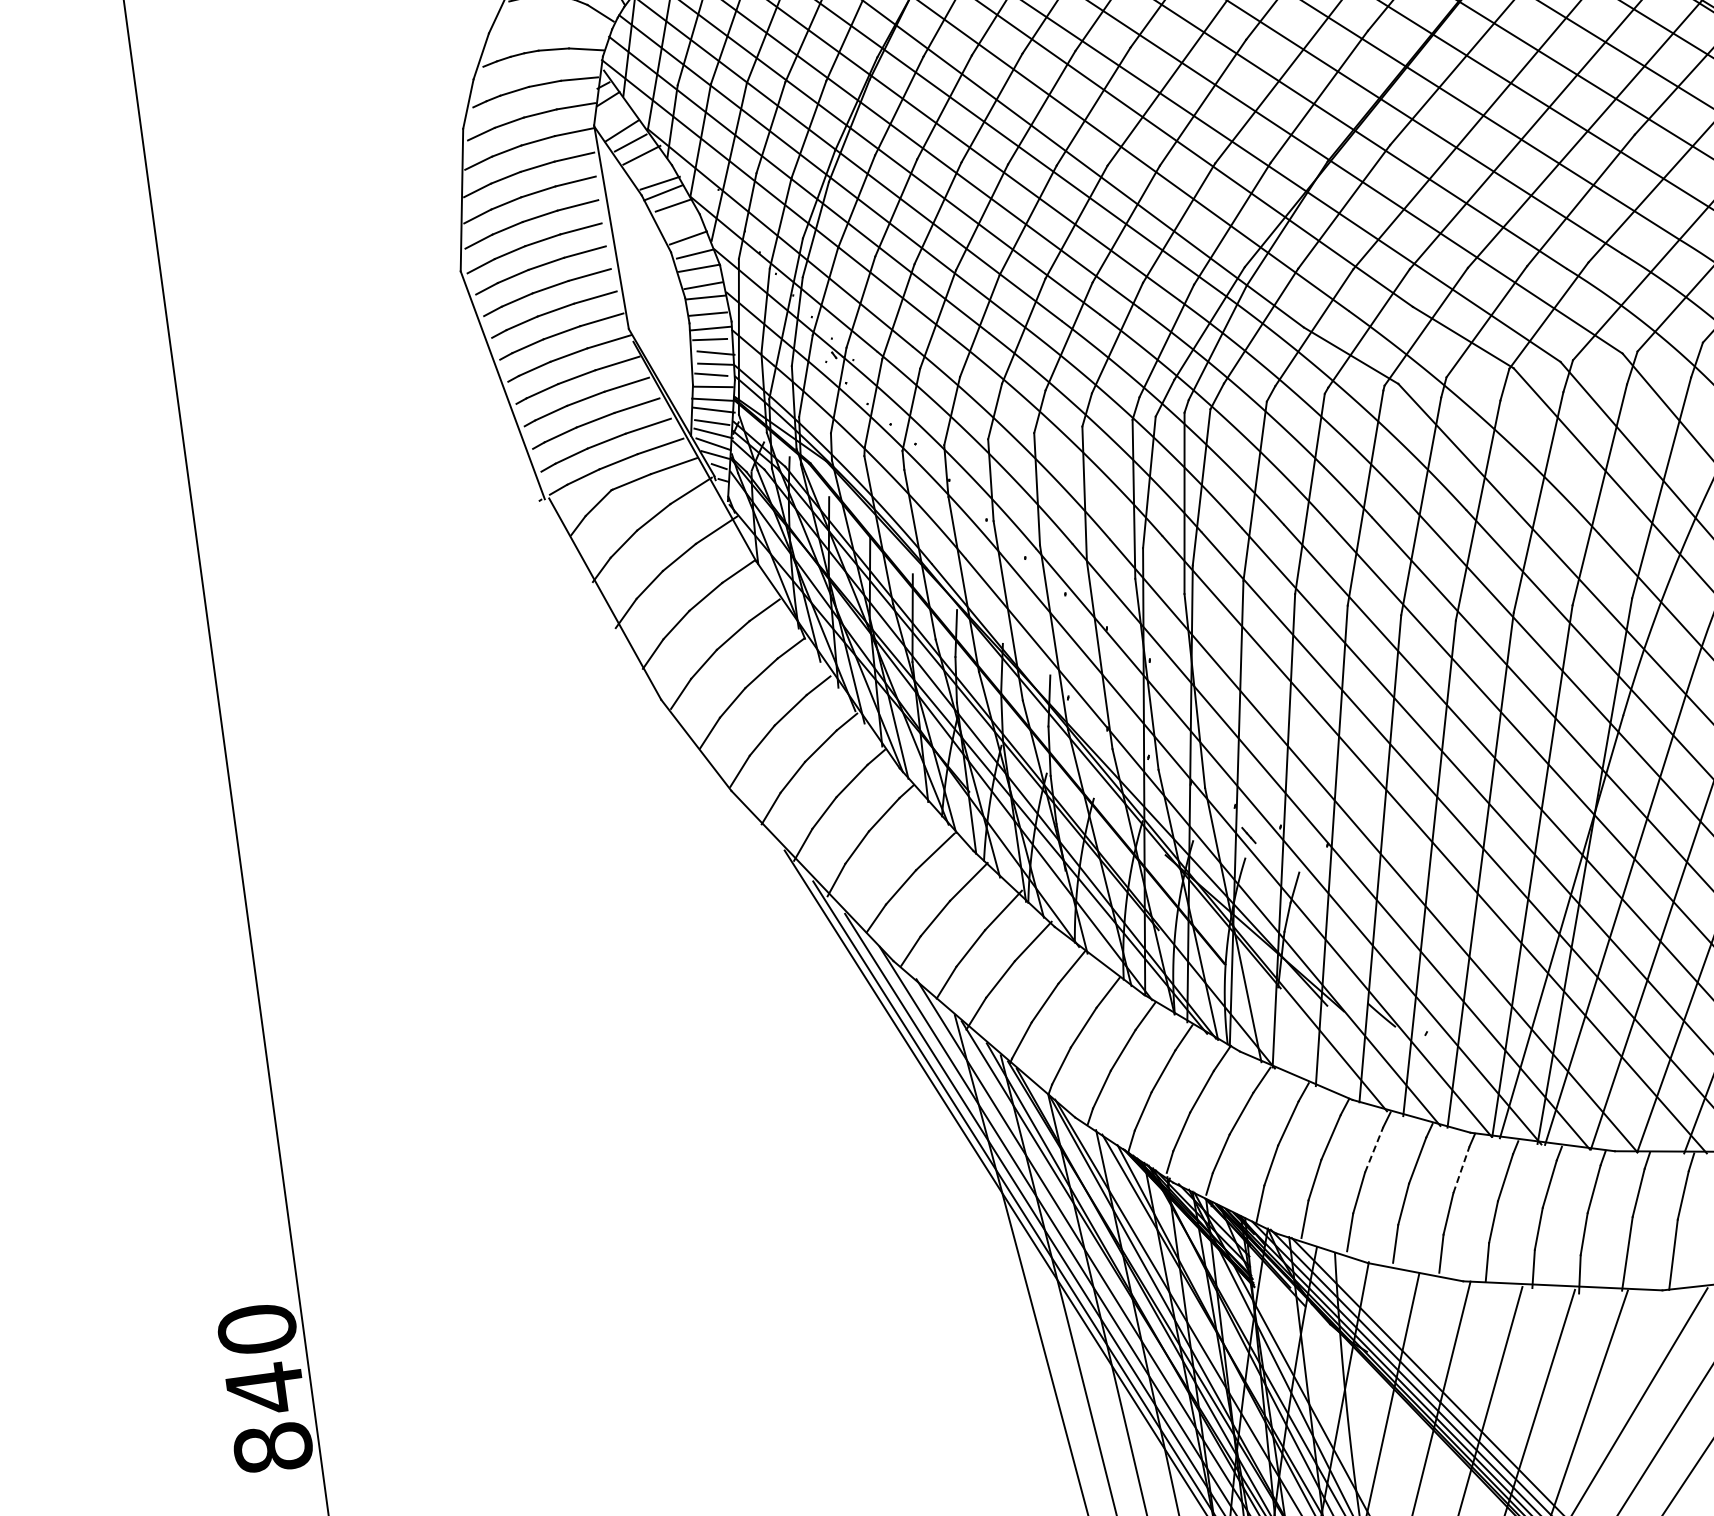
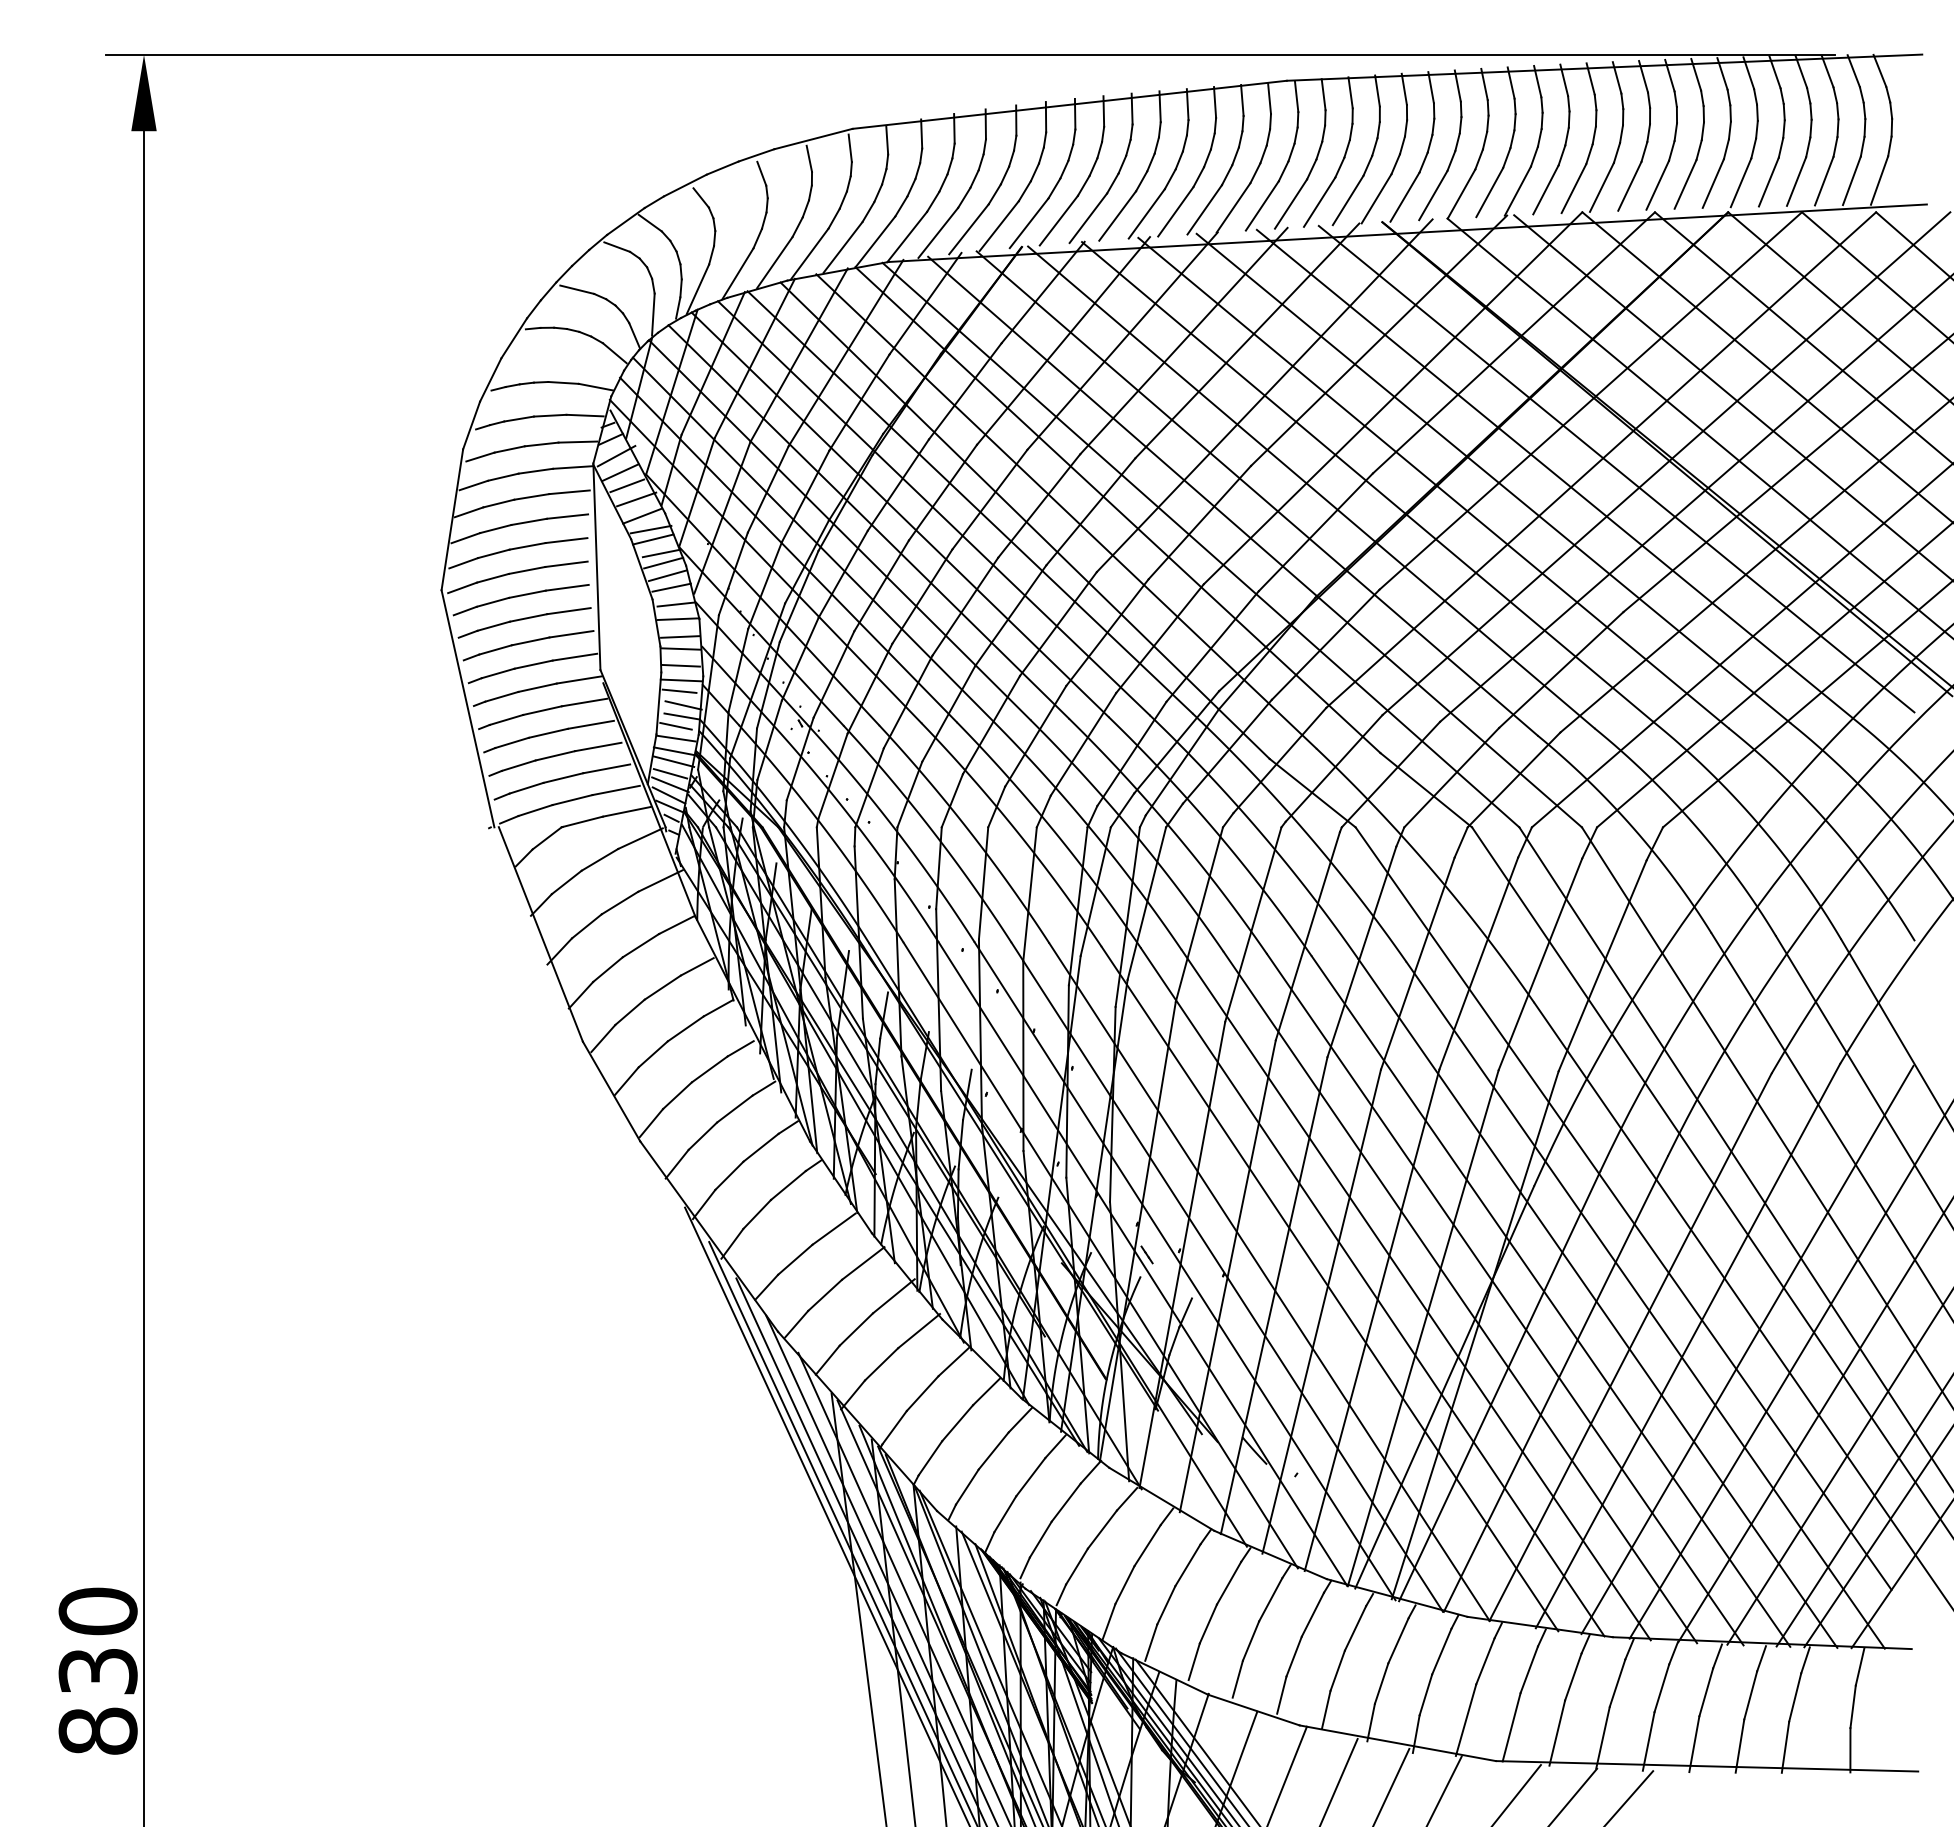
line: (616, 114) -> (616, 455), added
line: (649, 170) -> (642, 515), added
line: (676, 214) -> (663, 562), added
line: (682, 226) -> (667, 575), added
line: (1374, 1150) -> (1229, 1583), dashed -> solid
line: (1461, 1169) -> (1312, 1614), dashed -> solid
text: (264, 1388) -> (97, 1671), 840 -> 830

